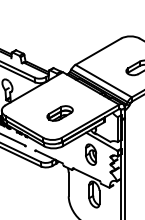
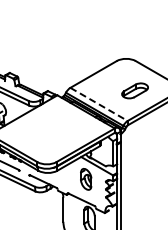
line: (104, 81) -> (99, 104), solid -> dashed
part: (60, 112) -> (54, 136), removed

